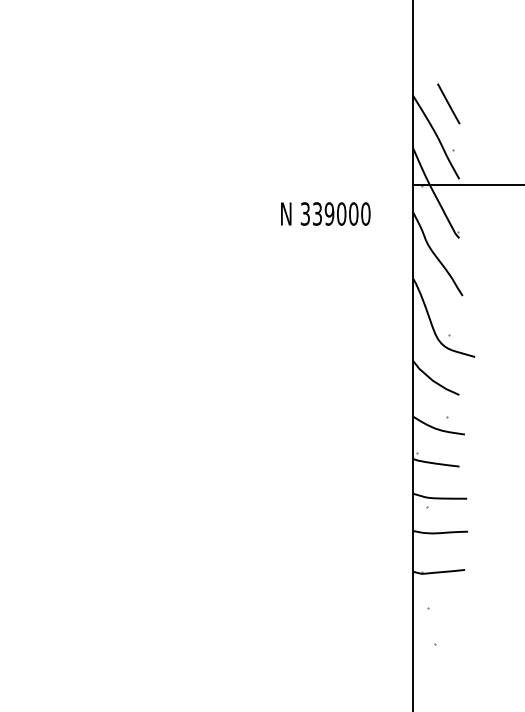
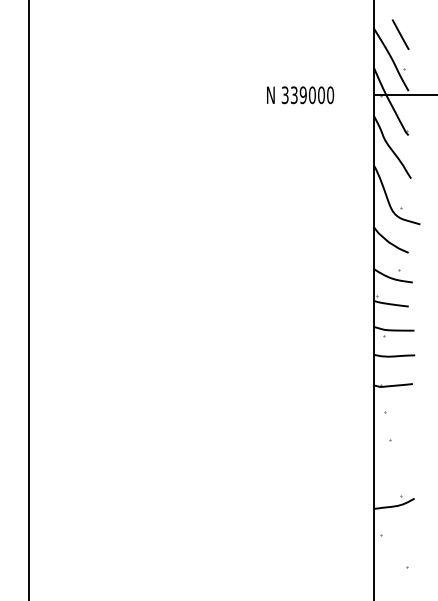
text: (325, 214) -> (300, 95), moved

